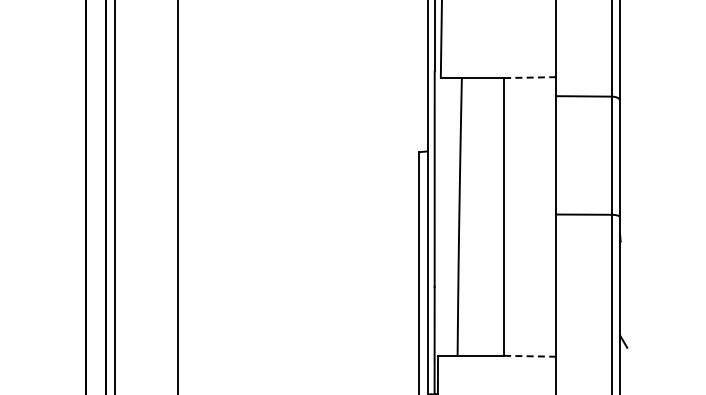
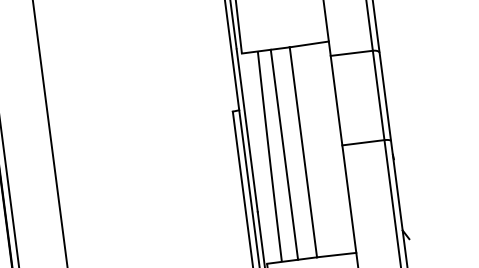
line: (530, 77) -> (309, 44), dashed -> solid
line: (479, 216) -> (284, 154), added
line: (530, 356) -> (337, 255), dashed -> solid

